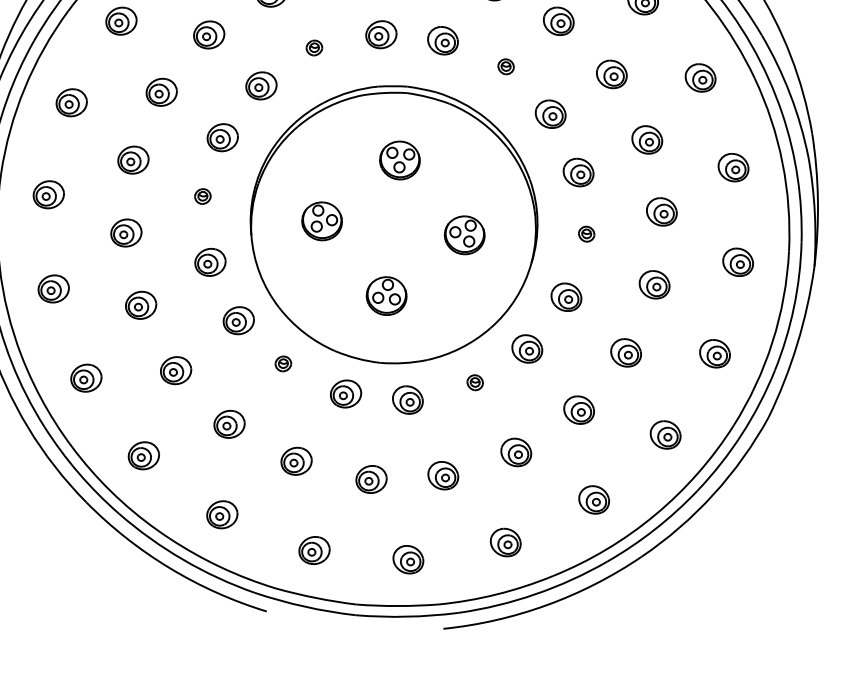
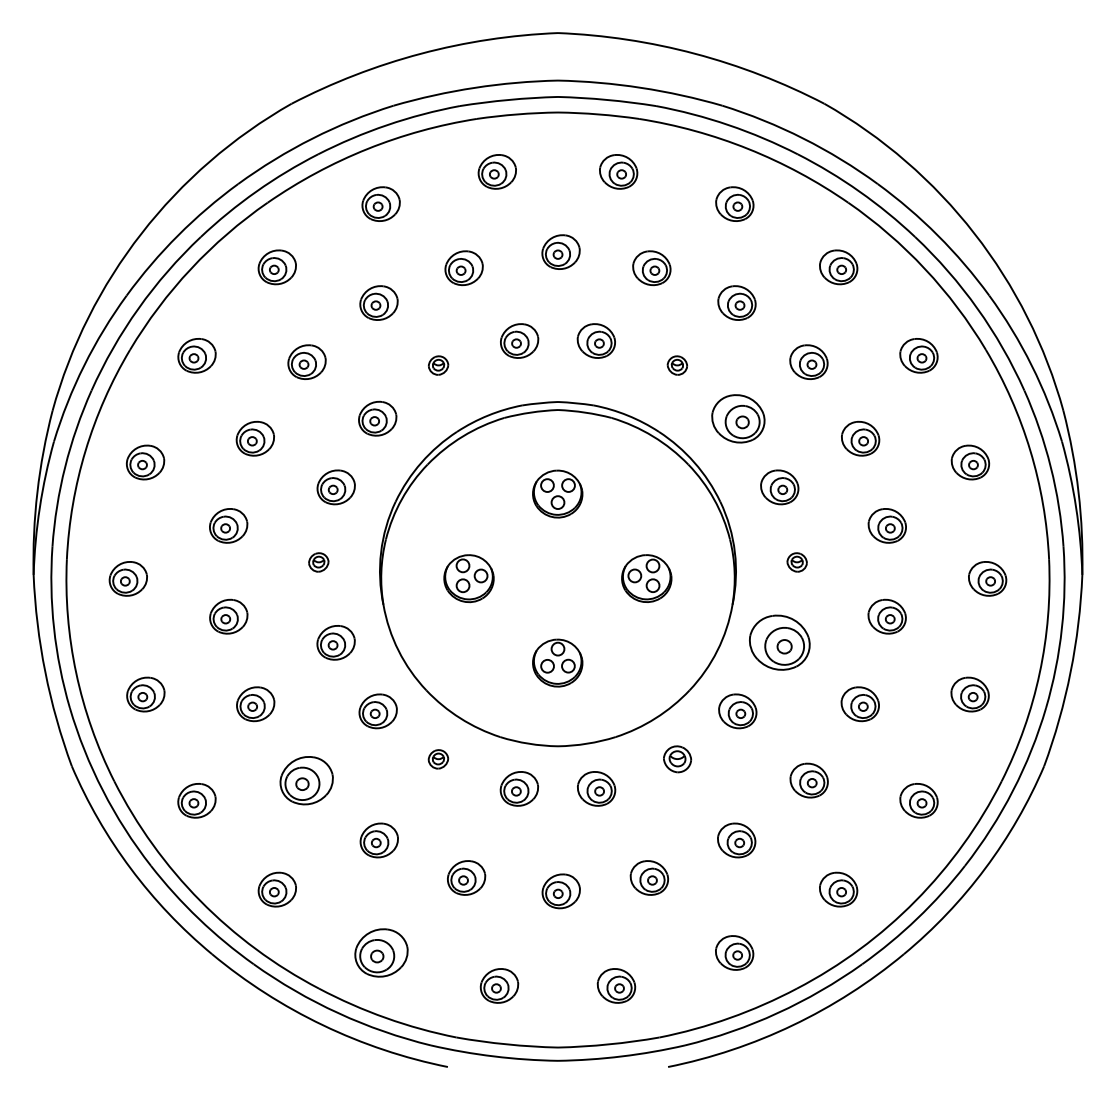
part: (550, 114) -> (737, 418), size x1.4
part: (566, 297) -> (779, 642), size x1.6
part: (175, 370) -> (306, 780), size x1.4
part: (475, 382) -> (677, 759), size x1.4
part: (221, 514) -> (380, 952), size x1.4

